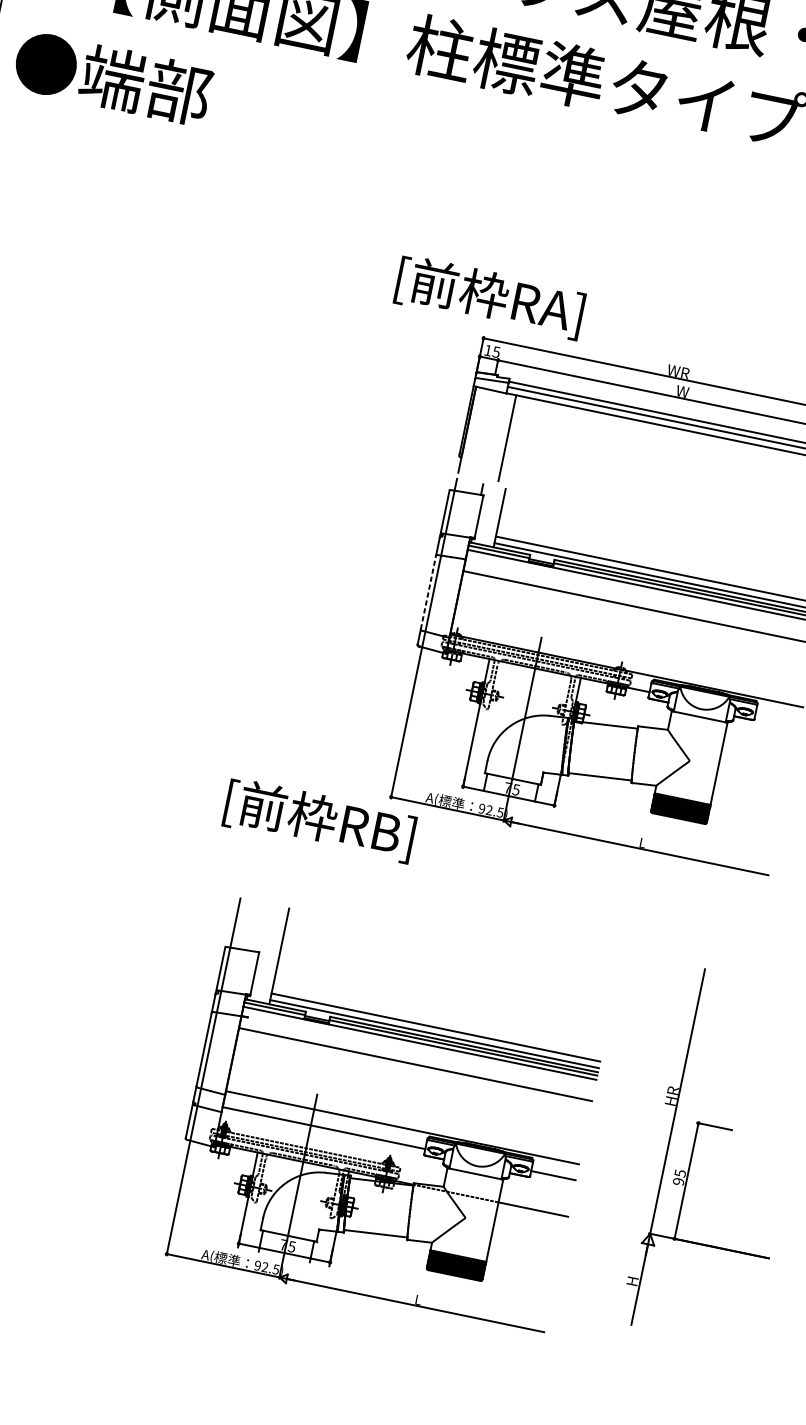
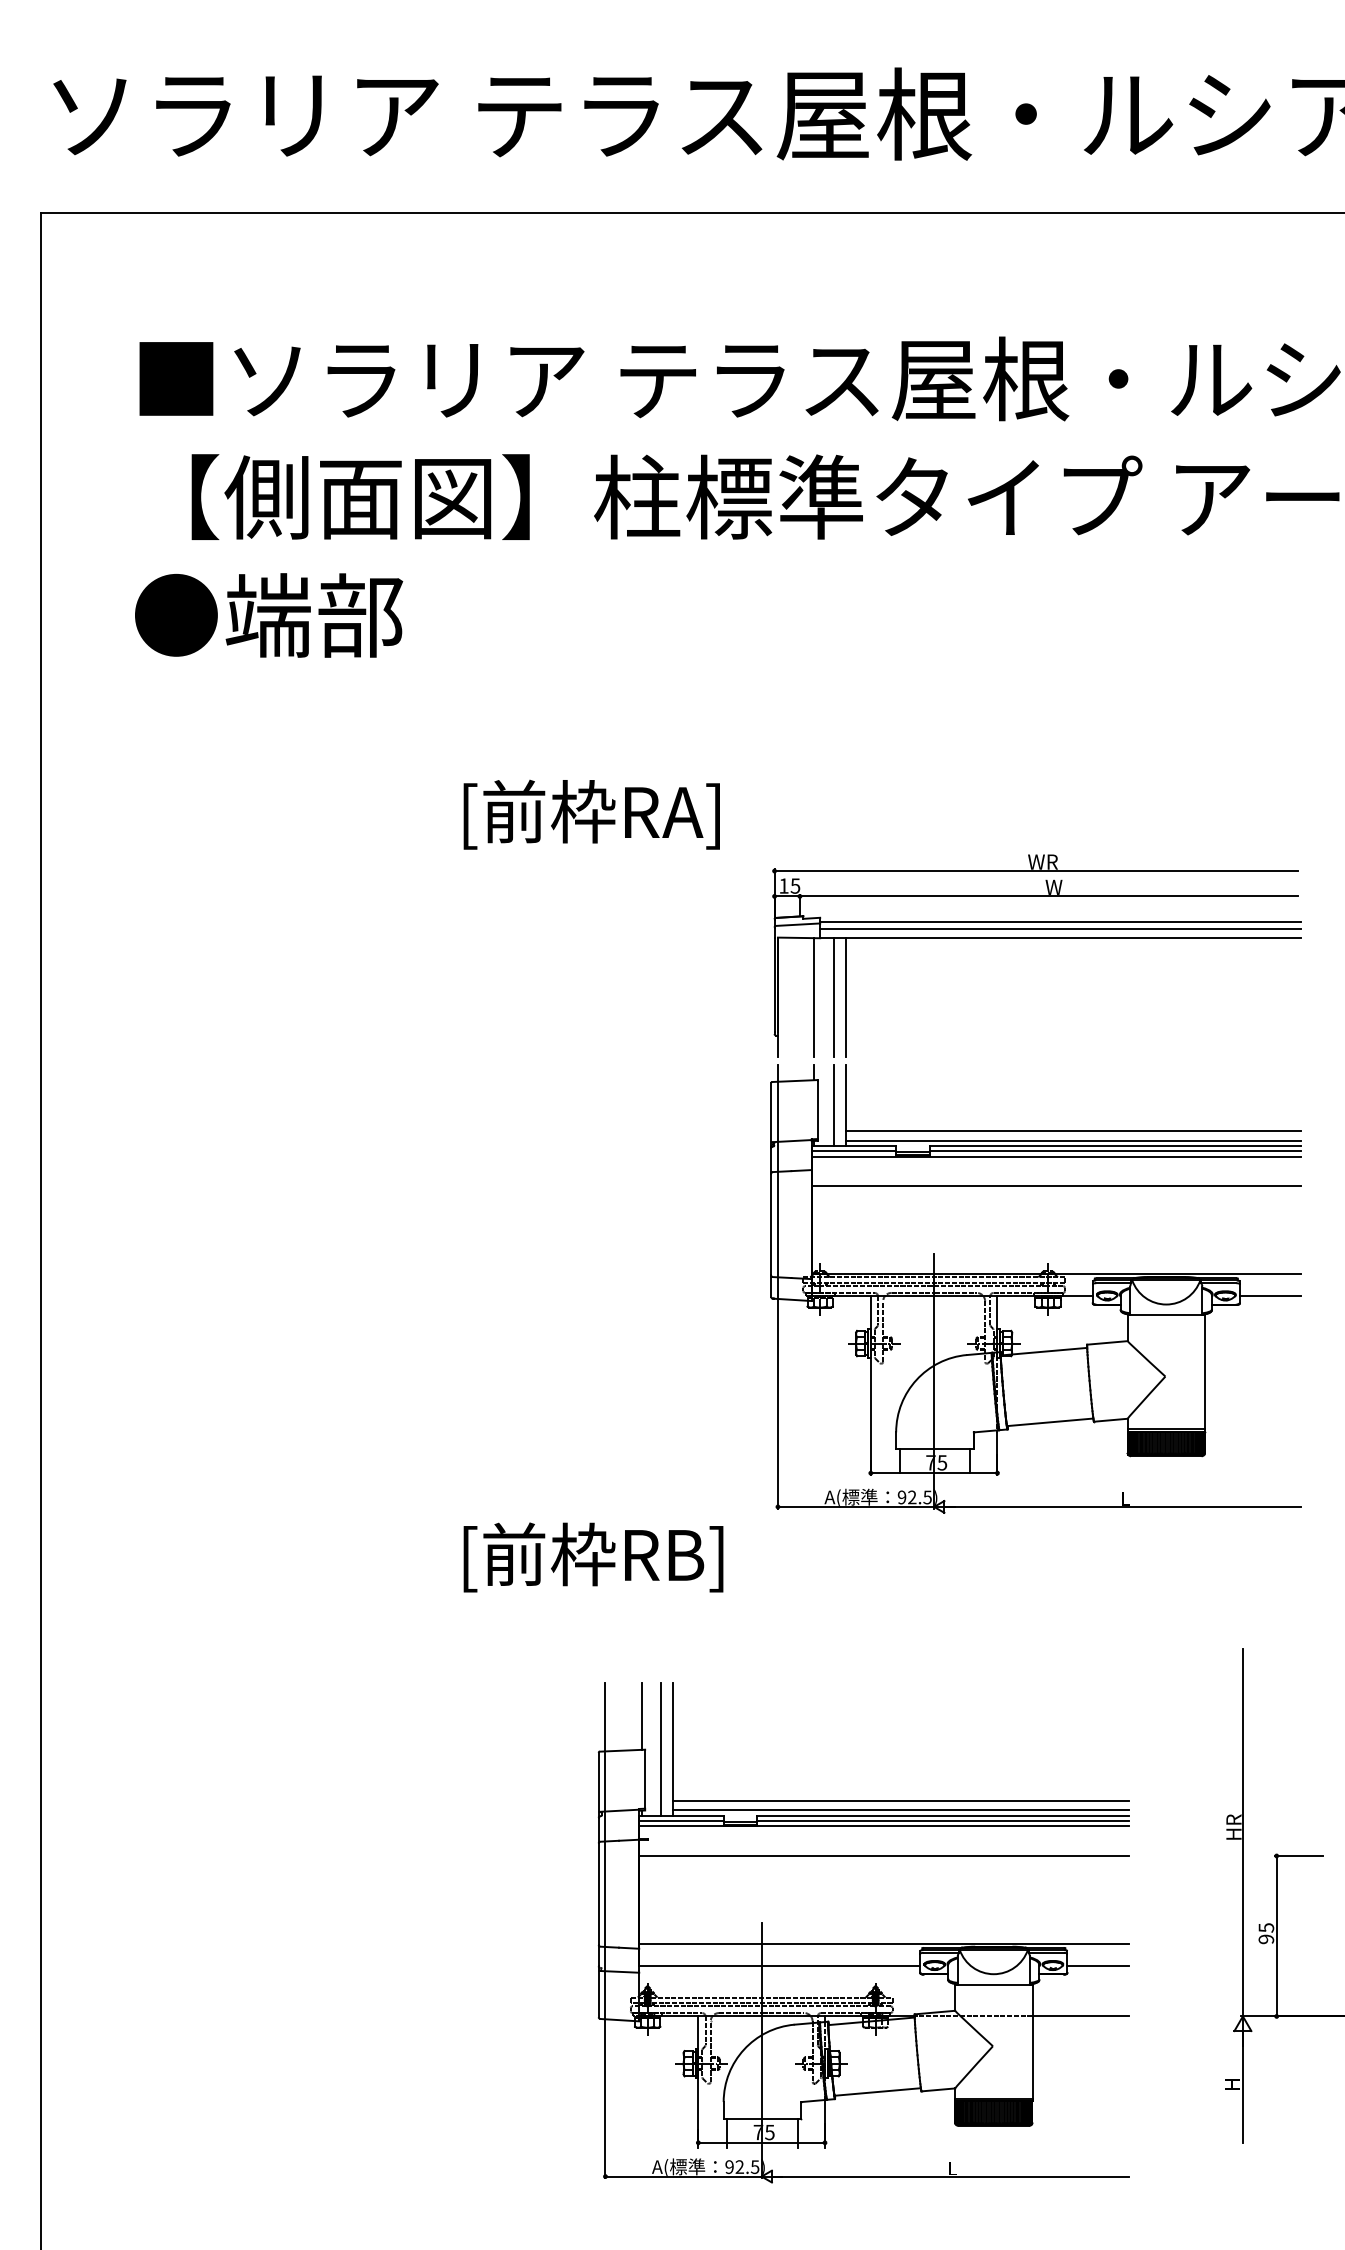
text: (113, 78) -> (269, 615), moved
text: (489, 297) -> (591, 814), moved
line: (493, 435) -> (814, 997), added
line: (516, 439) -> (845, 996), added
line: (491, 516) -> (833, 1105), added
line: (428, 592) -> (771, 1224), dashed -> solid
line: (777, 718) -> (1270, 1296), added
text: (319, 820) -> (593, 1557), moved
line: (261, 927) -> (641, 1716), added
line: (271, 954) -> (661, 1749), added

